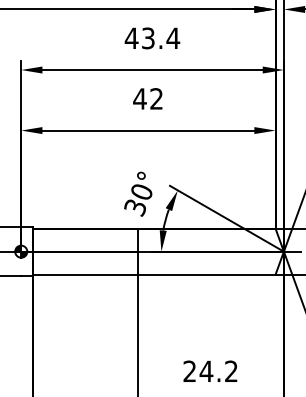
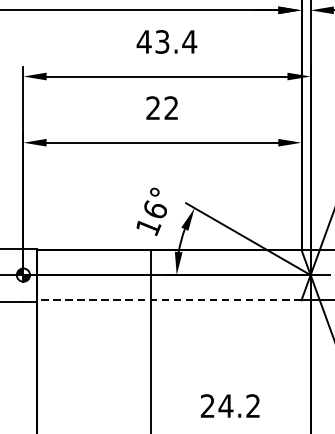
text: (139, 98) -> (152, 107), 42 -> 22
text: (138, 199) -> (151, 218), 30° -> 16°
line: (153, 274) -> (168, 300), solid -> dashed

